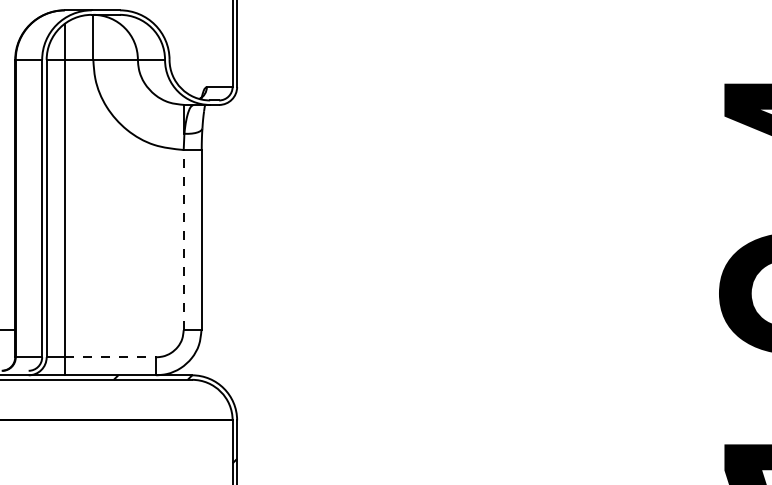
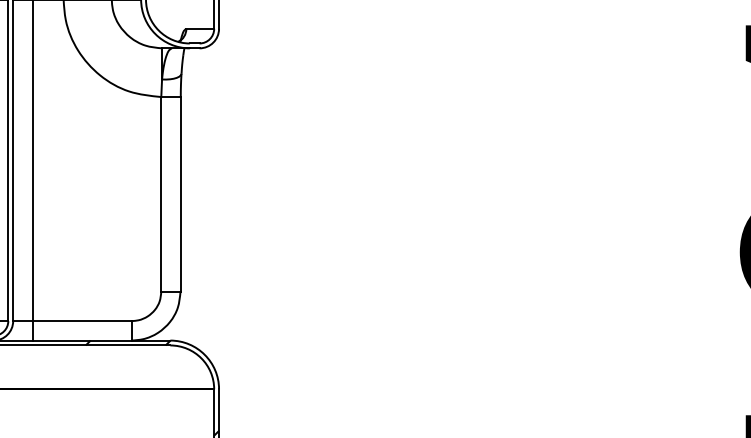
line: (183, 239) -> (161, 193), dashed -> solid
line: (110, 357) -> (82, 321), dashed -> solid

